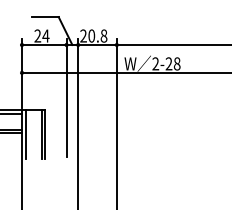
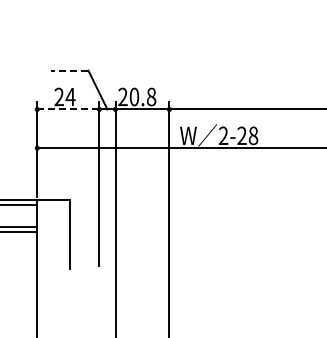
line: (45, 17) -> (69, 70), solid -> dashed
line: (44, 45) -> (68, 109), solid -> dashed
line: (25, 134) -> (42, 234), removed
line: (41, 134) -> (64, 234), removed

